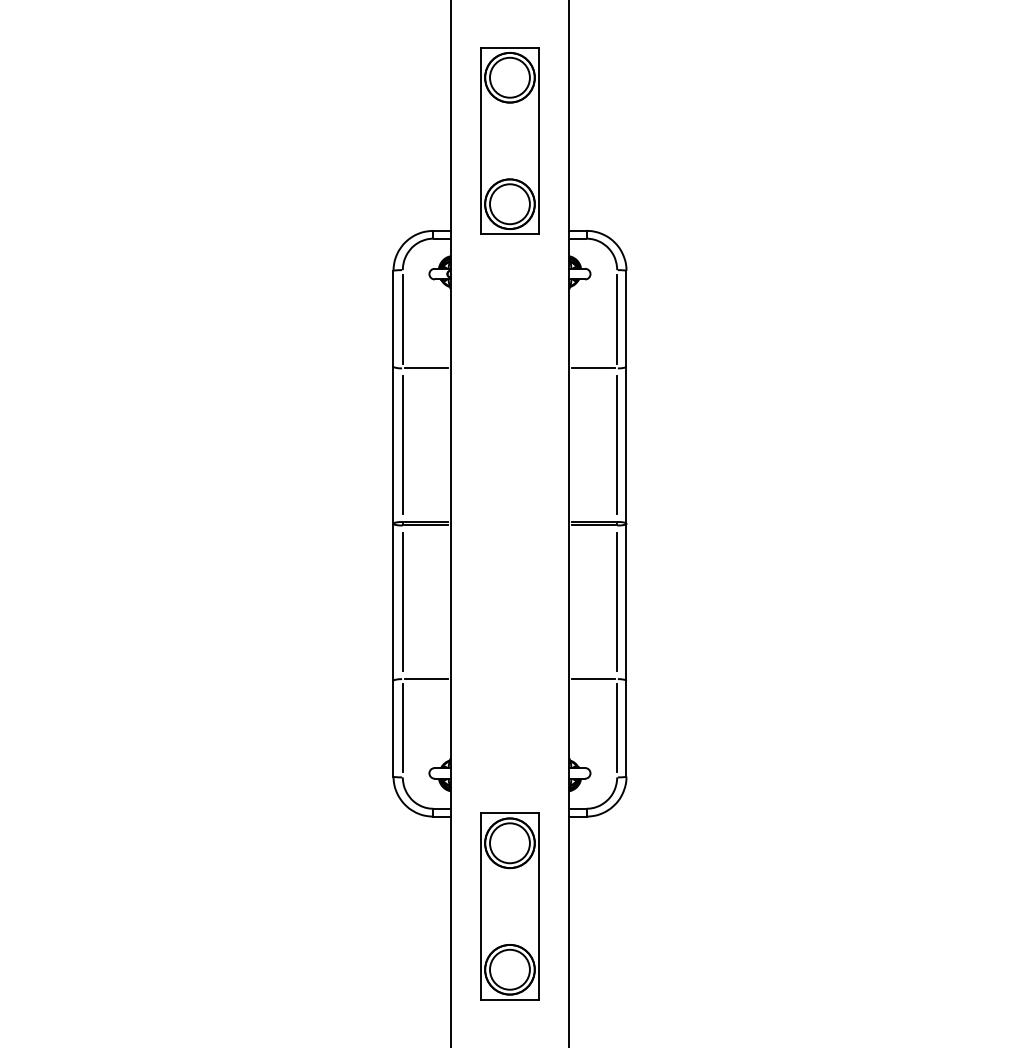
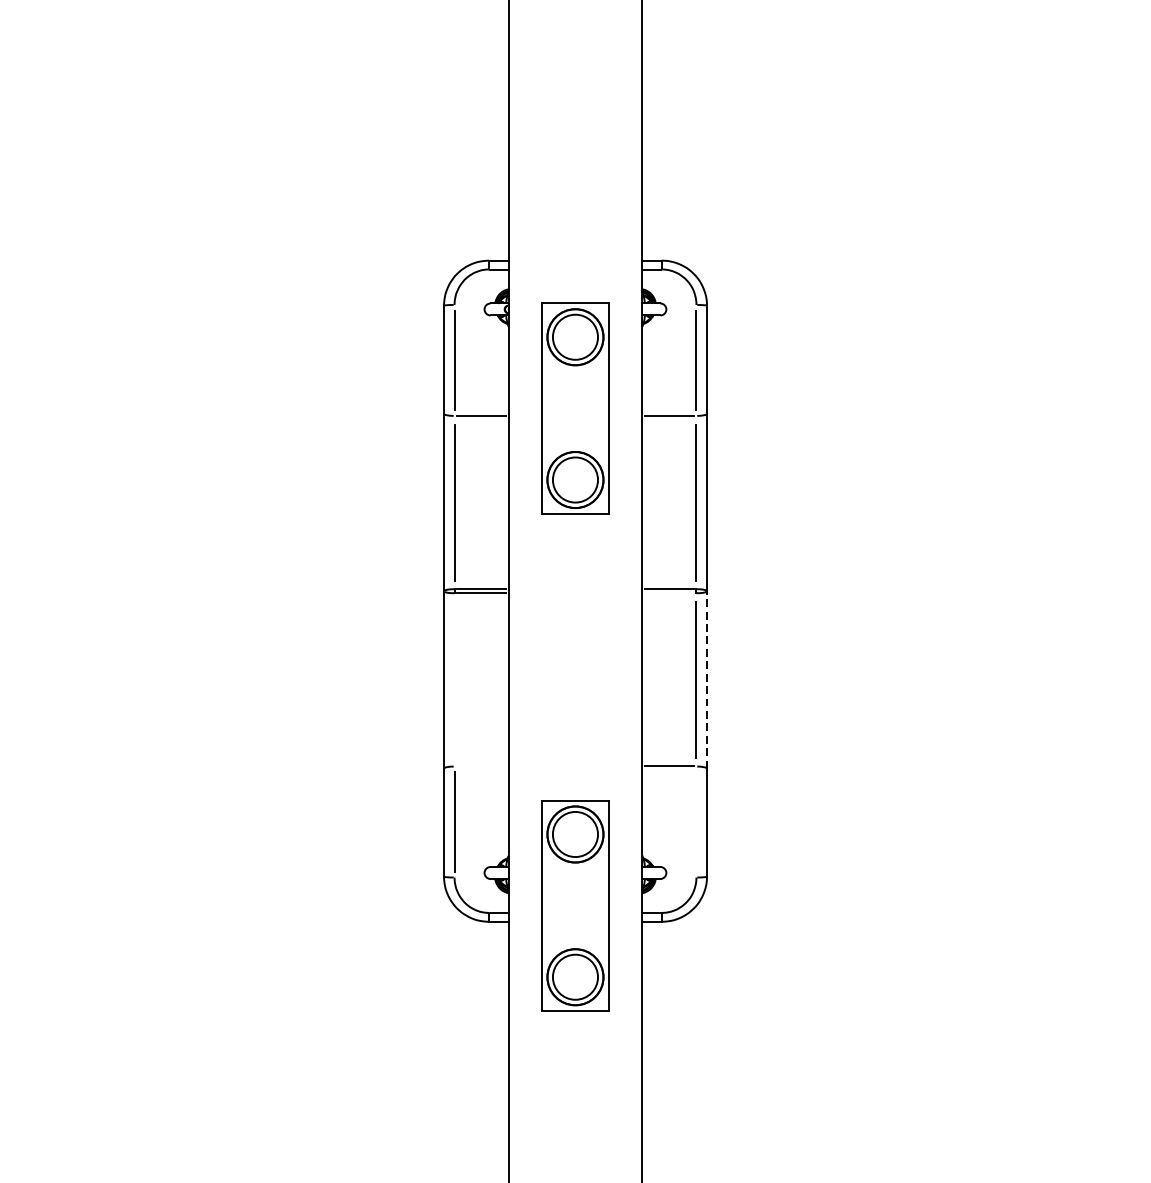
part: (509, 140) -> (574, 408), moved
line: (592, 525) -> (668, 593), removed
line: (402, 602) -> (454, 680), removed
line: (626, 602) -> (706, 680), solid -> dashed
line: (426, 679) -> (481, 767), removed
line: (617, 727) -> (696, 821), removed
part: (509, 906) -> (574, 905), moved

